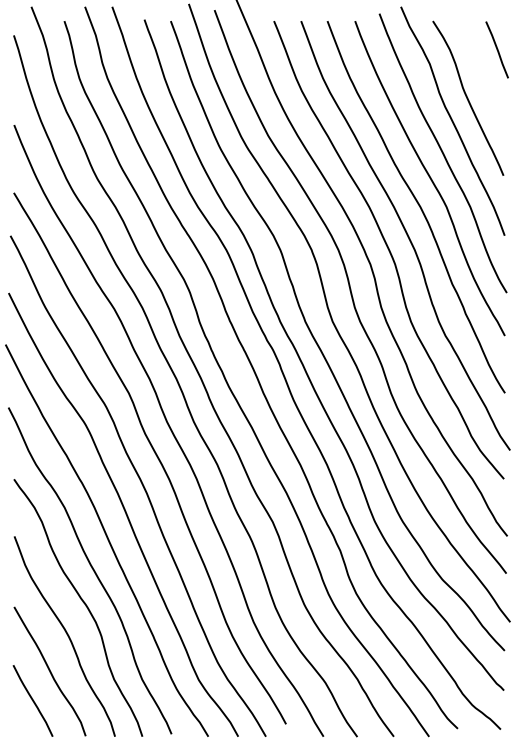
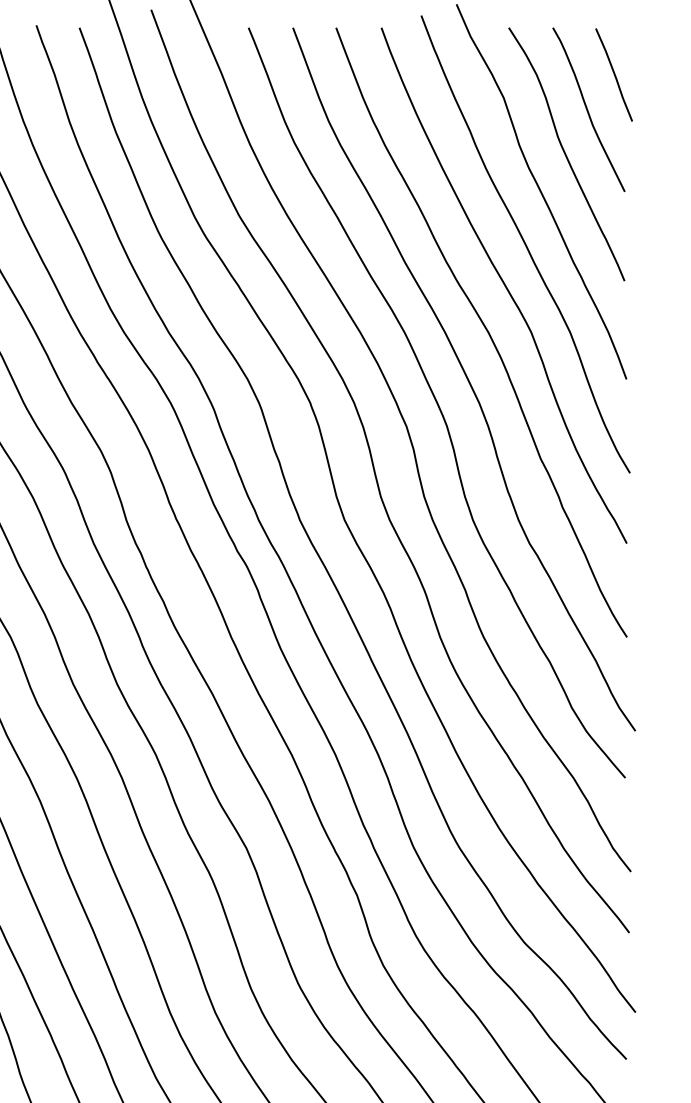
curve: (481, 70) -> (588, 108), added

